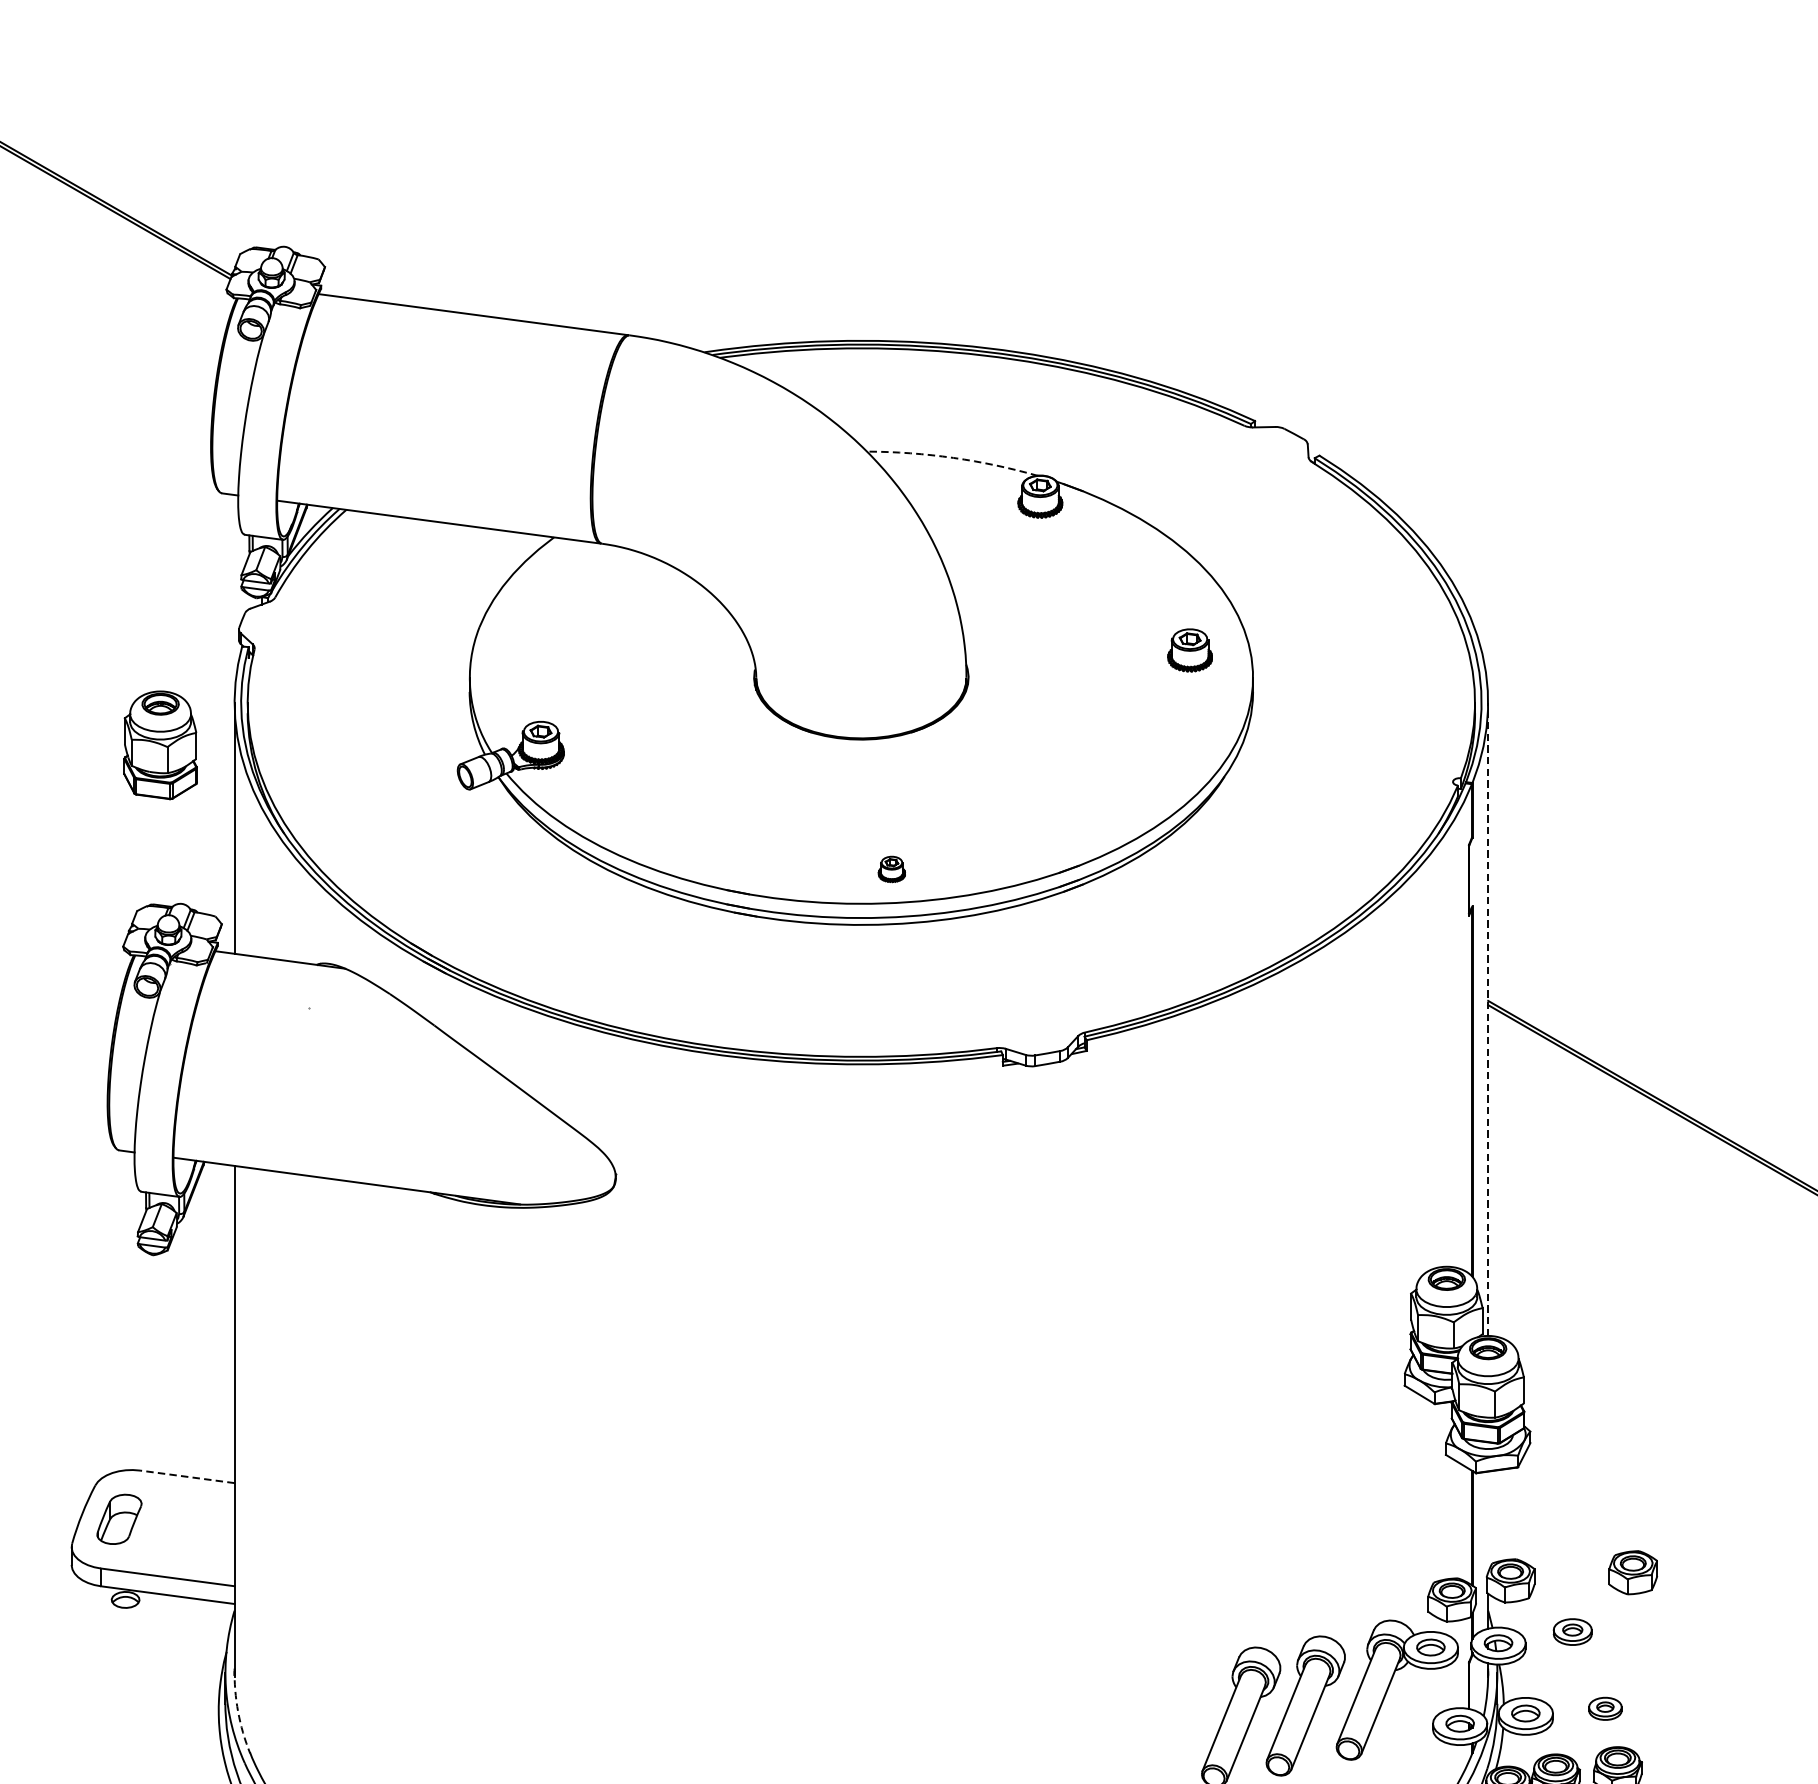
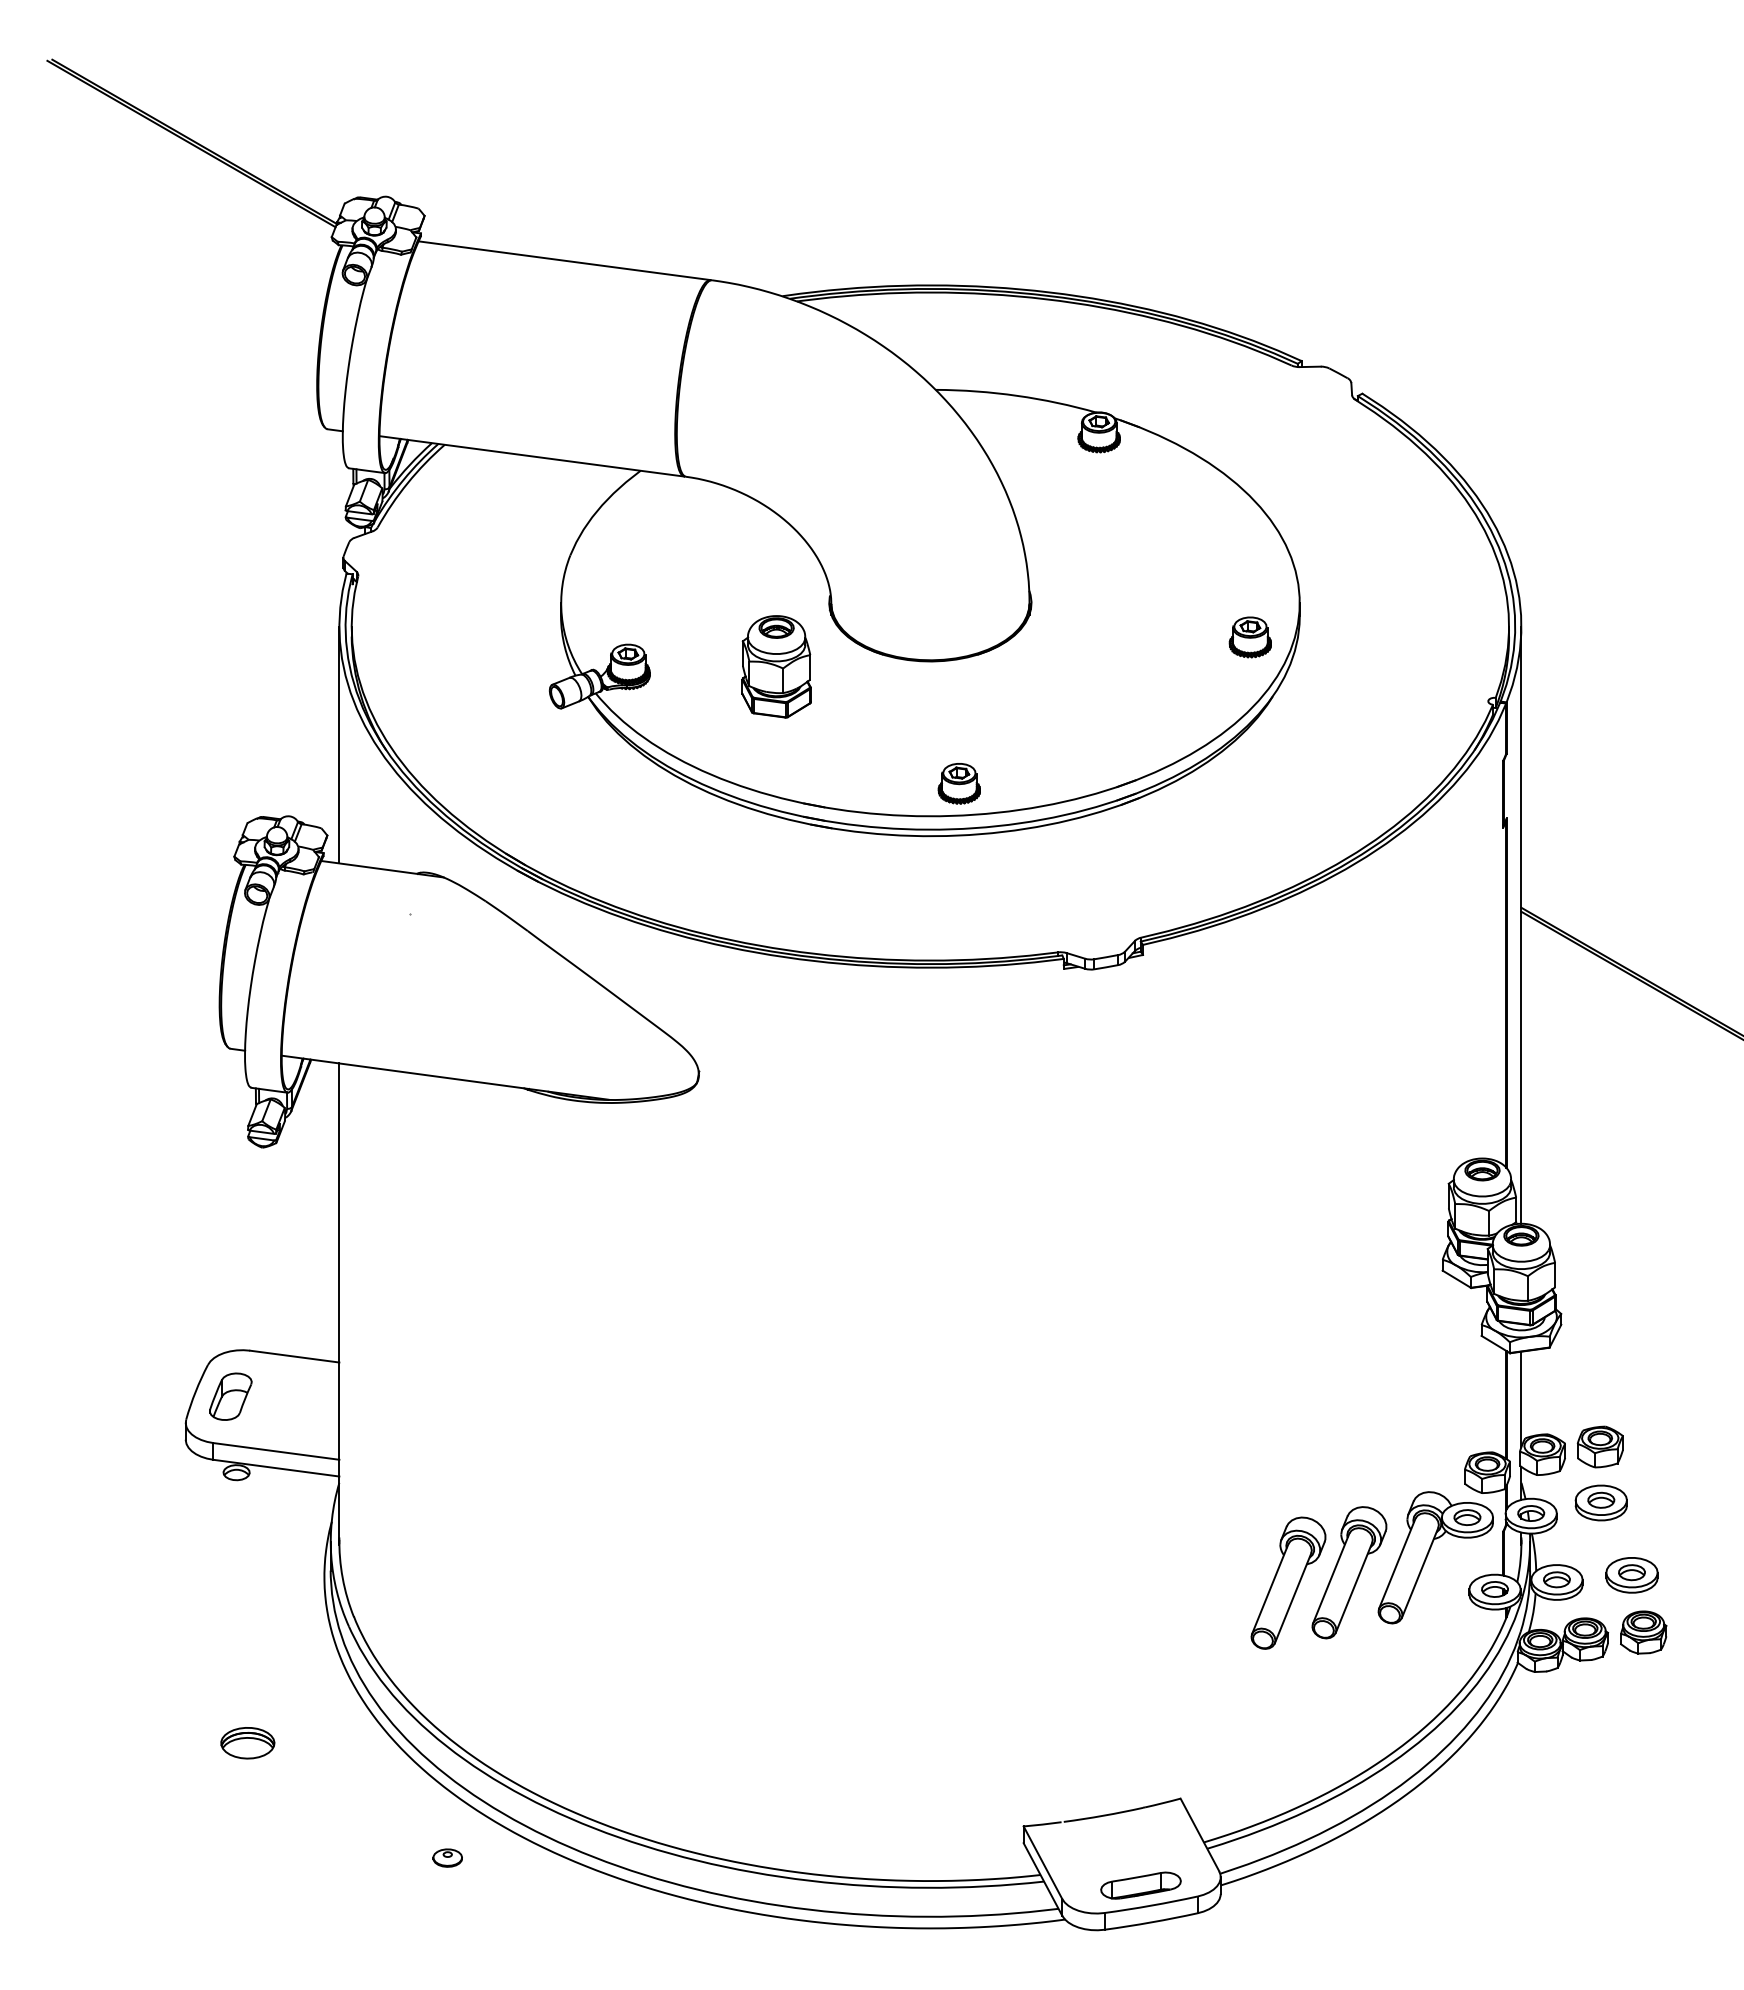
arc: (953, 457) -> (1017, 395), dashed -> solid
part: (1189, 650) -> (1249, 637), moved
part: (160, 744) -> (776, 666), moved
part: (891, 869) -> (958, 783), size x1.67
line: (1488, 1019) -> (1521, 925), dashed -> solid
line: (187, 1476) -> (294, 1356), dashed -> solid
line: (1488, 1522) -> (1521, 1399), added
part: (1632, 1572) -> (1599, 1446), moved
part: (1572, 1631) -> (1600, 1502), size x1.43
part: (1604, 1708) -> (1631, 1575), size x1.67
arc: (237, 1712) -> (342, 1578), dashed -> solid

